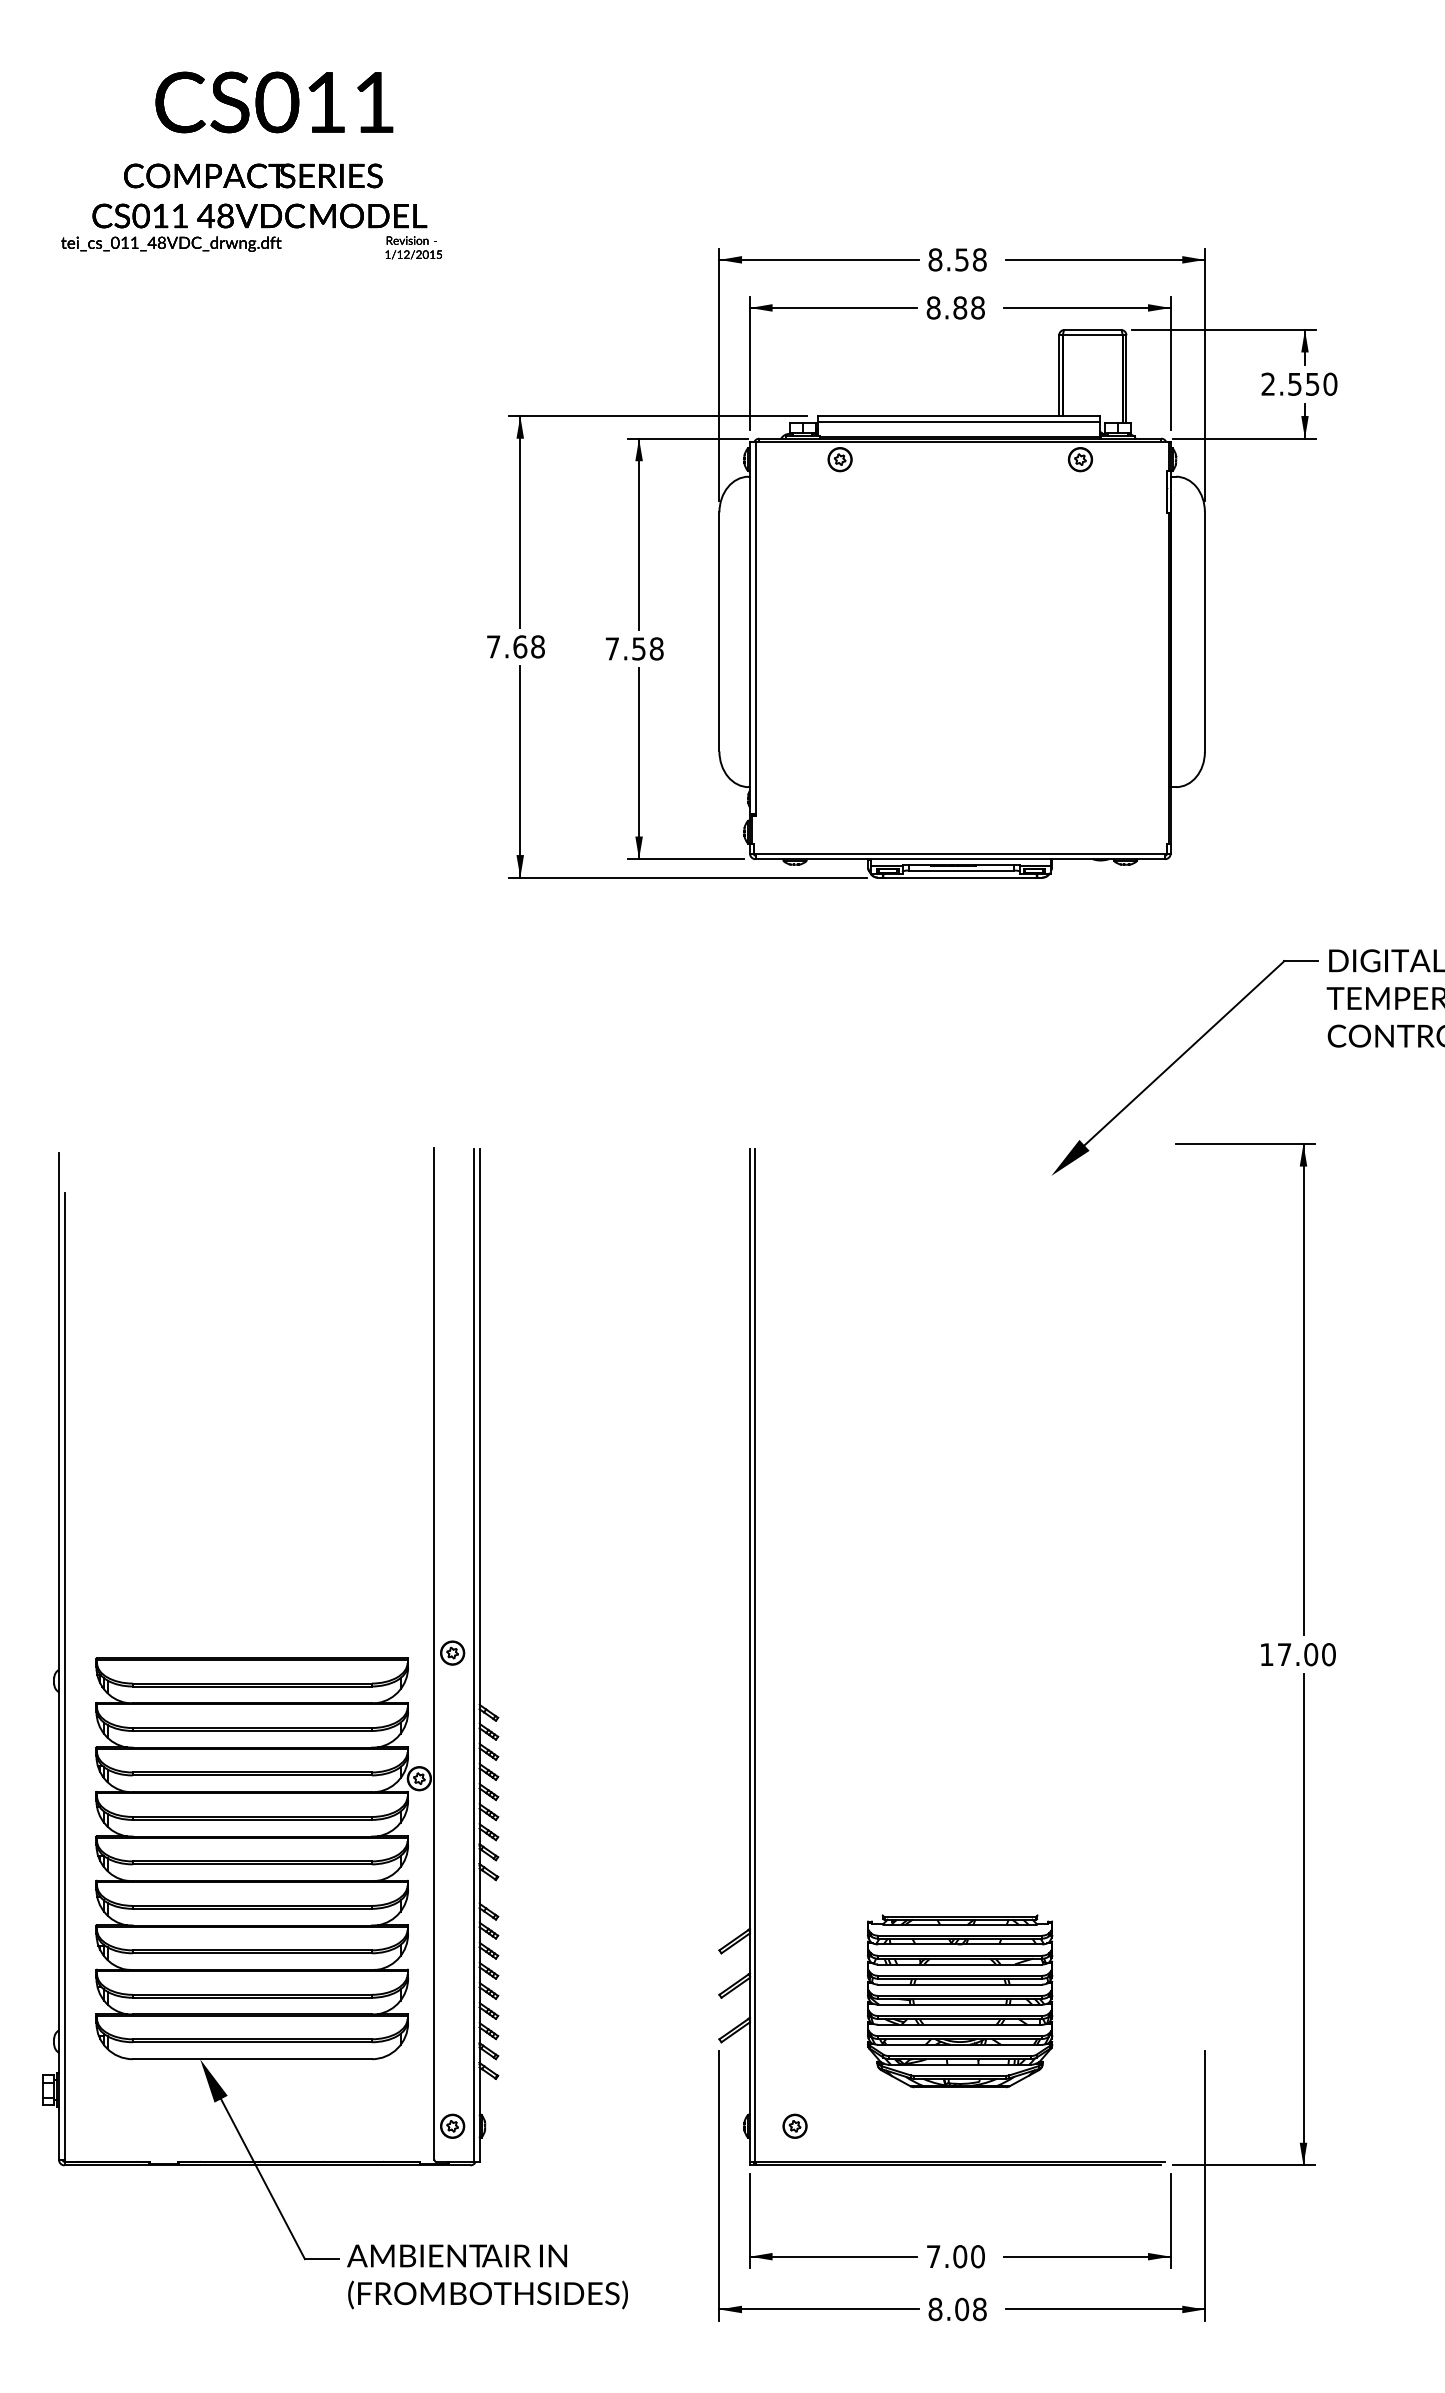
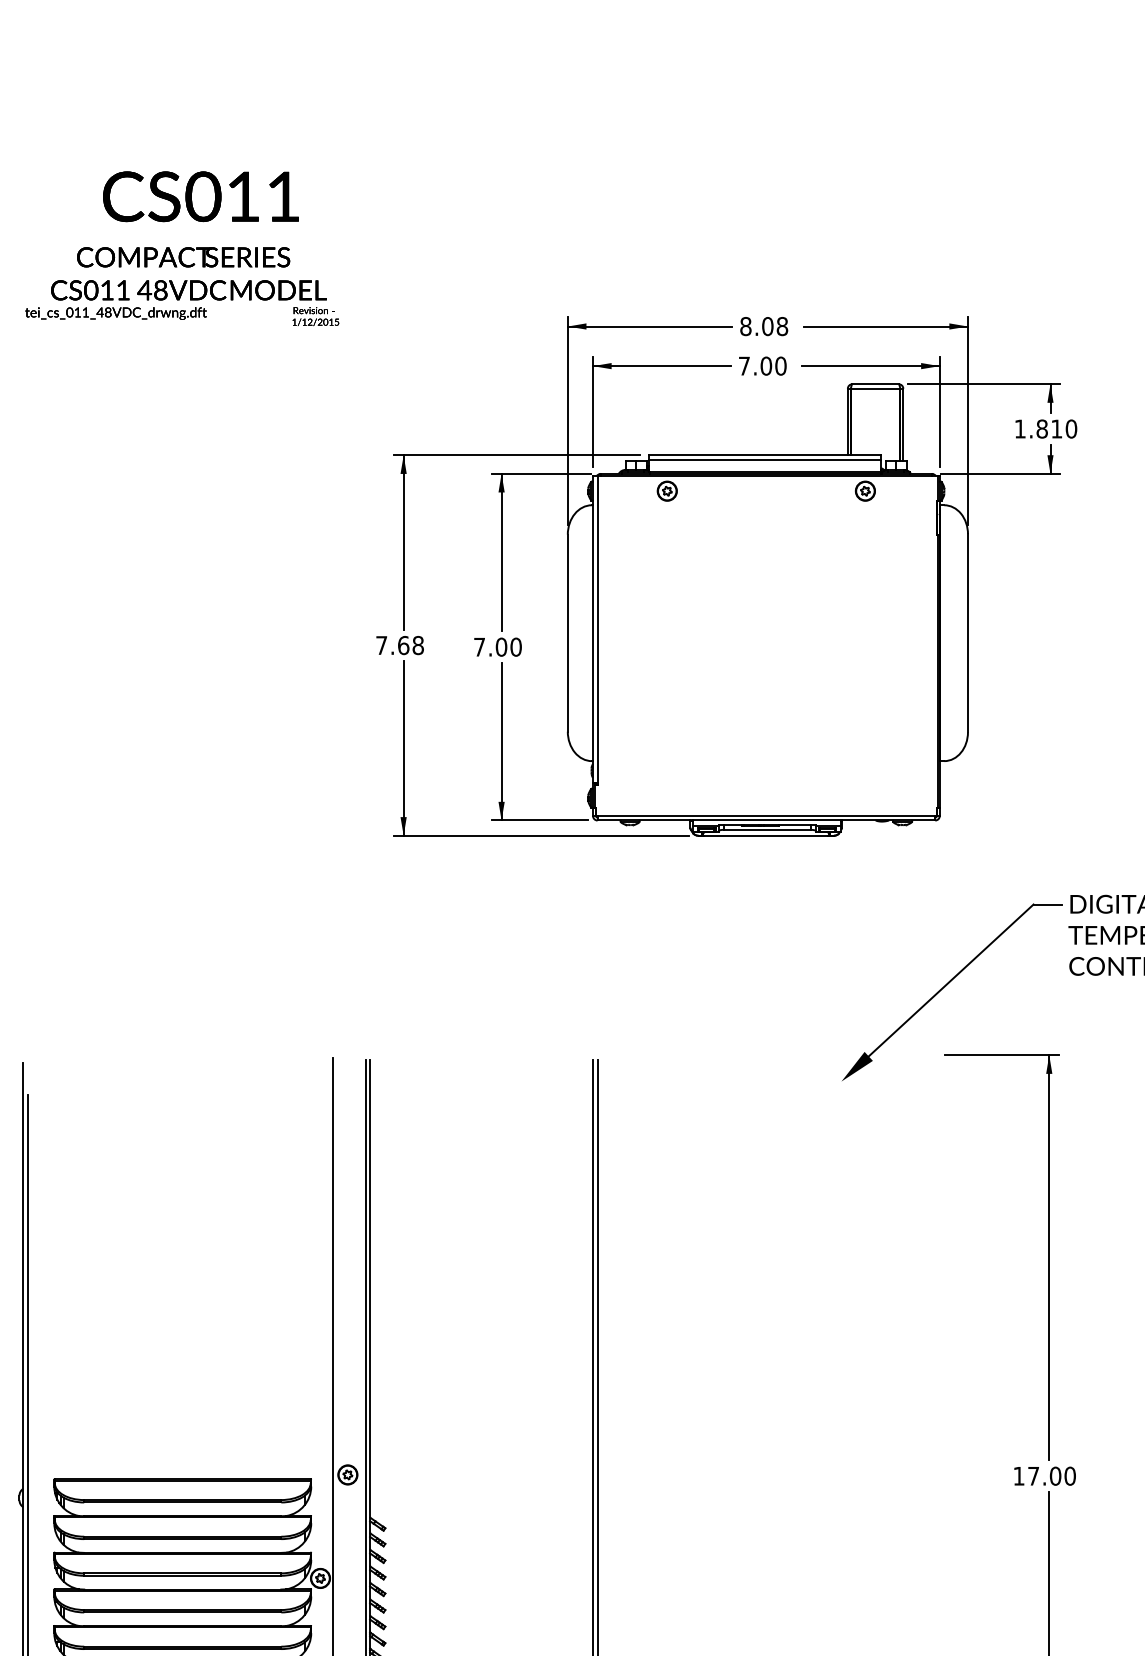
text: (962, 259) -> (768, 326), 8.58 -> 8.08
text: (955, 307) -> (762, 365), 8.88 -> 7.00
text: (1290, 383) -> (1038, 428), 2.550 -> 1.810
text: (647, 648) -> (508, 646), 7.58 -> 7.00

